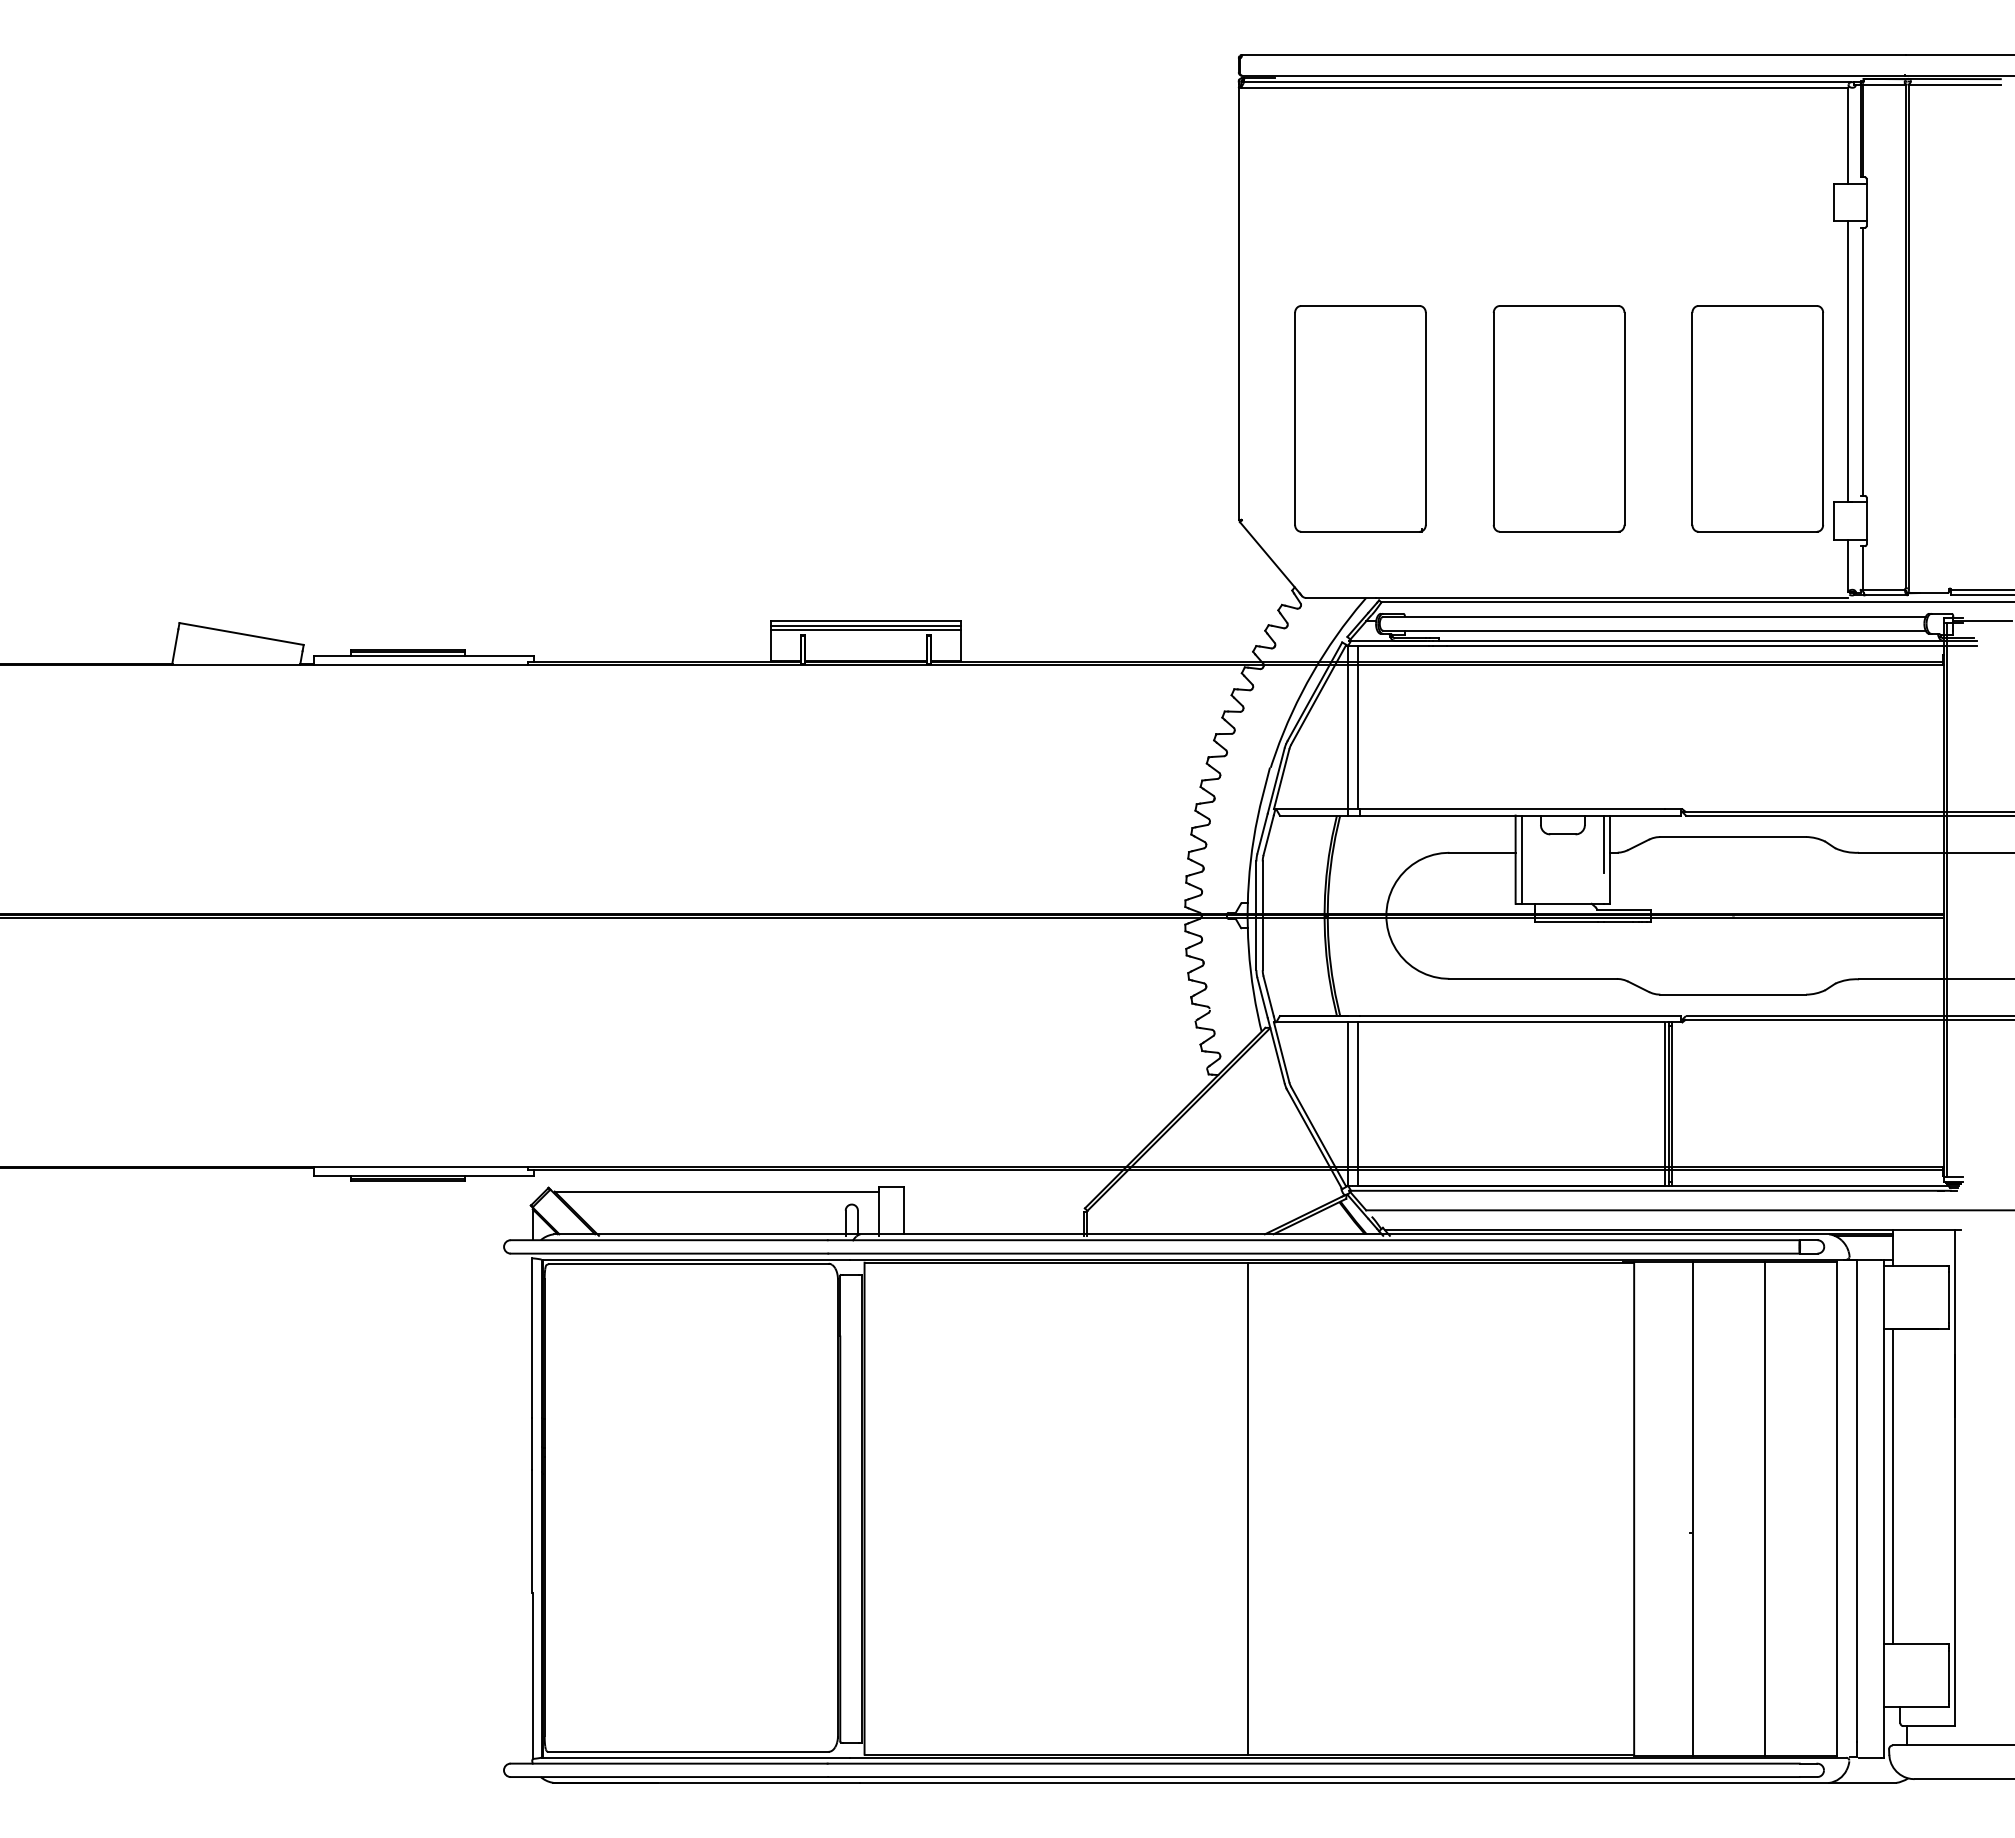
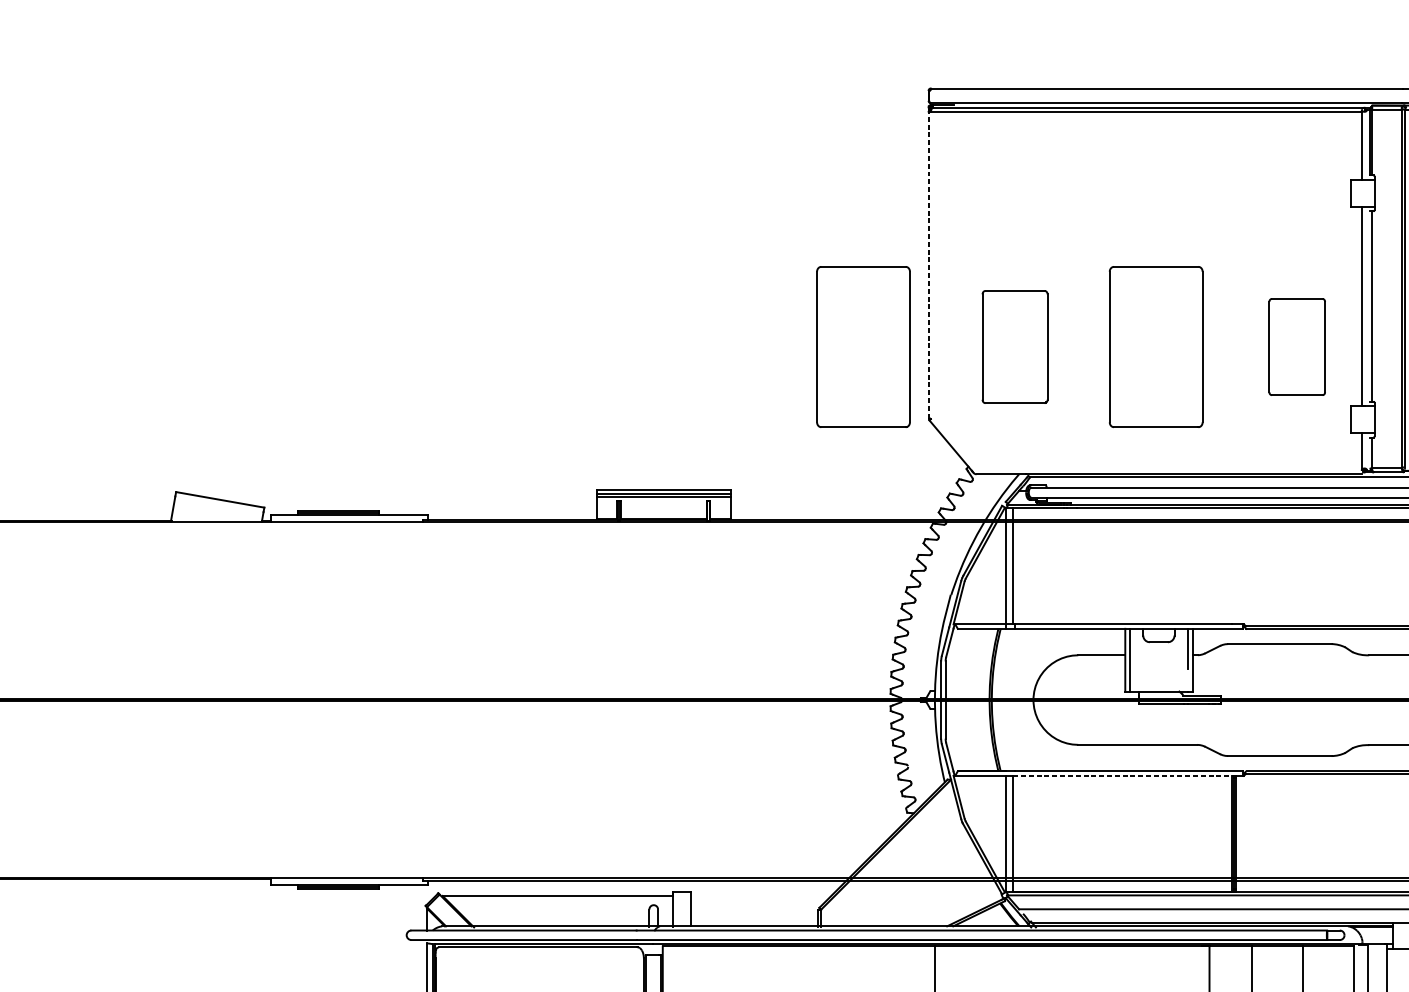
line: (1238, 302) -> (928, 264), solid -> dashed
part: (1146, 418) -> (863, 346), added
part: (1360, 418) -> (1015, 346), size x0.7
part: (1757, 418) -> (1297, 346), size x0.6
line: (1511, 1022) -> (1122, 775), solid -> dashed

